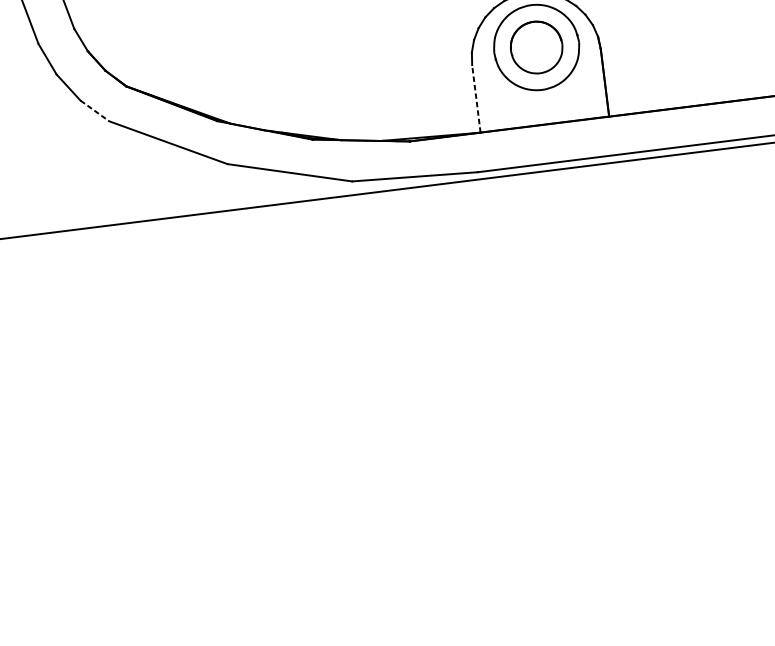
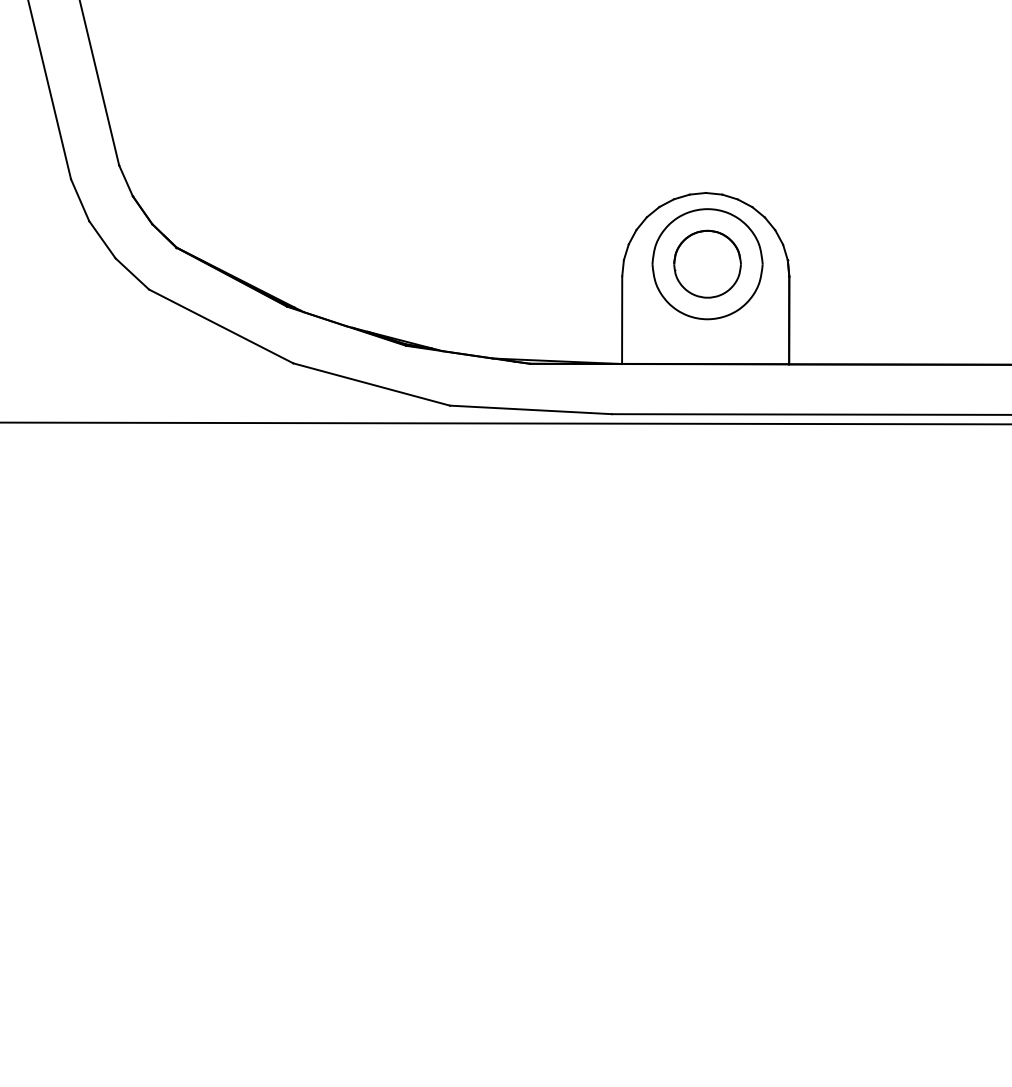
line: (476, 99) -> (622, 320), dashed -> solid
line: (95, 111) -> (132, 274), dashed -> solid

